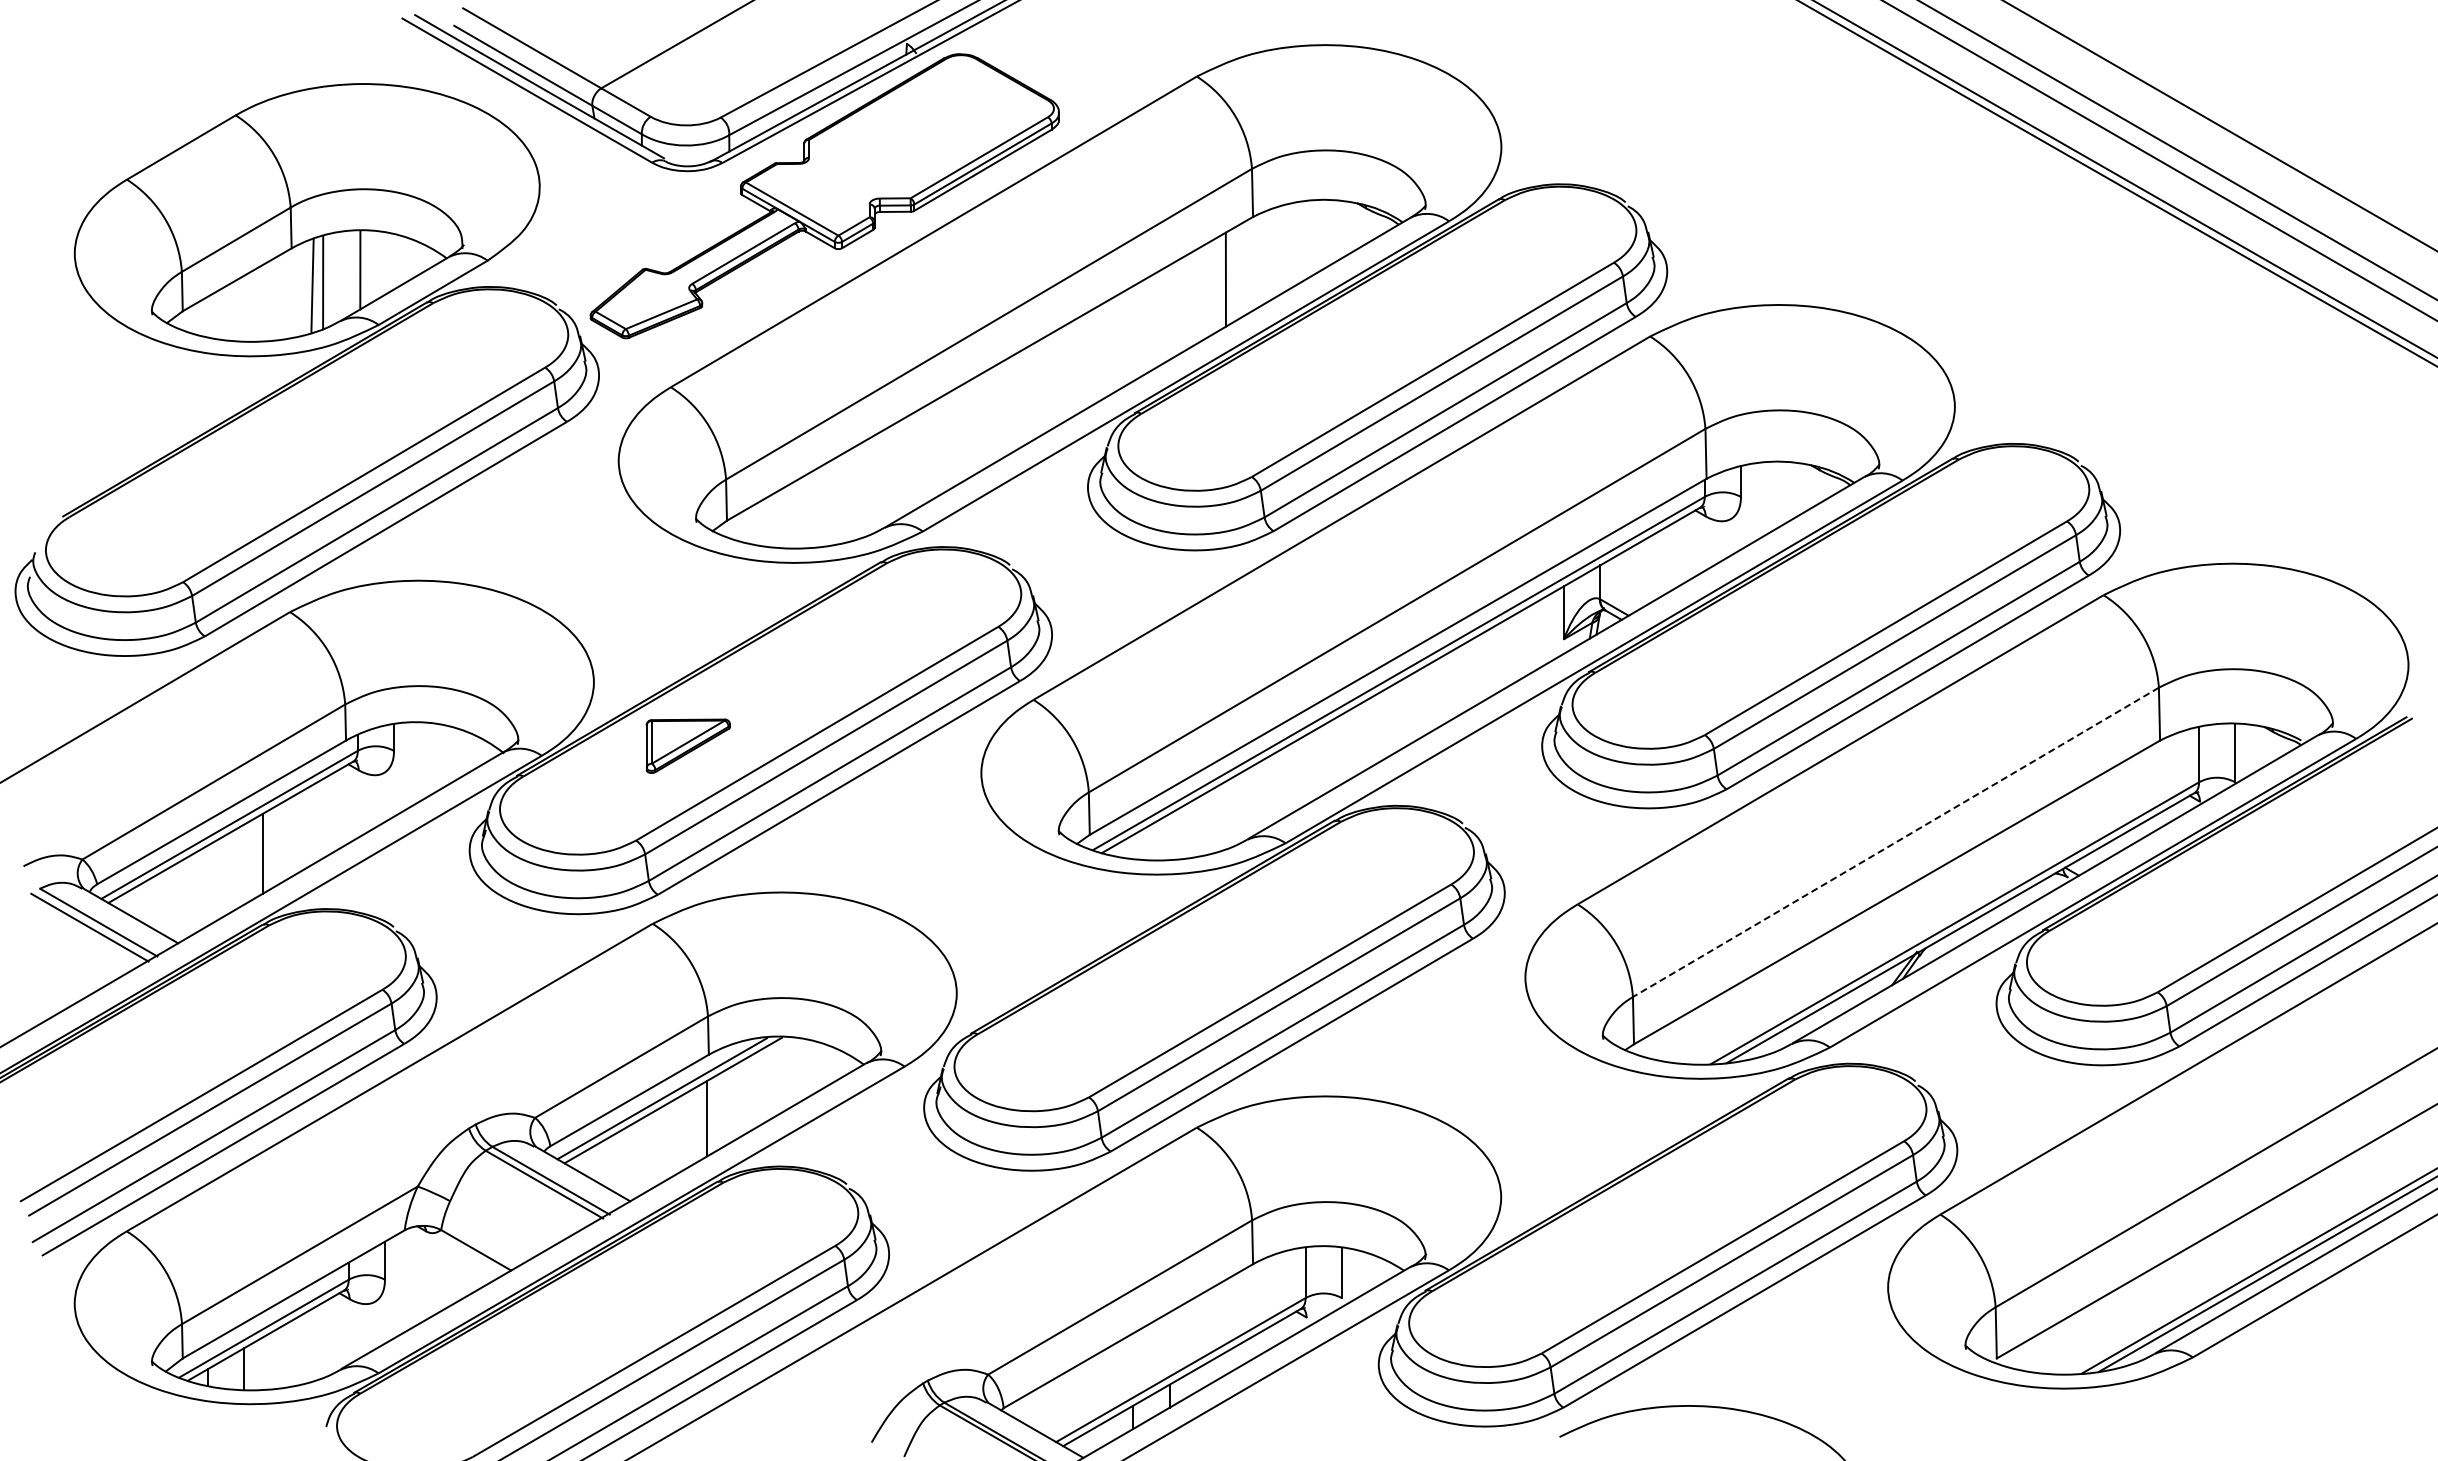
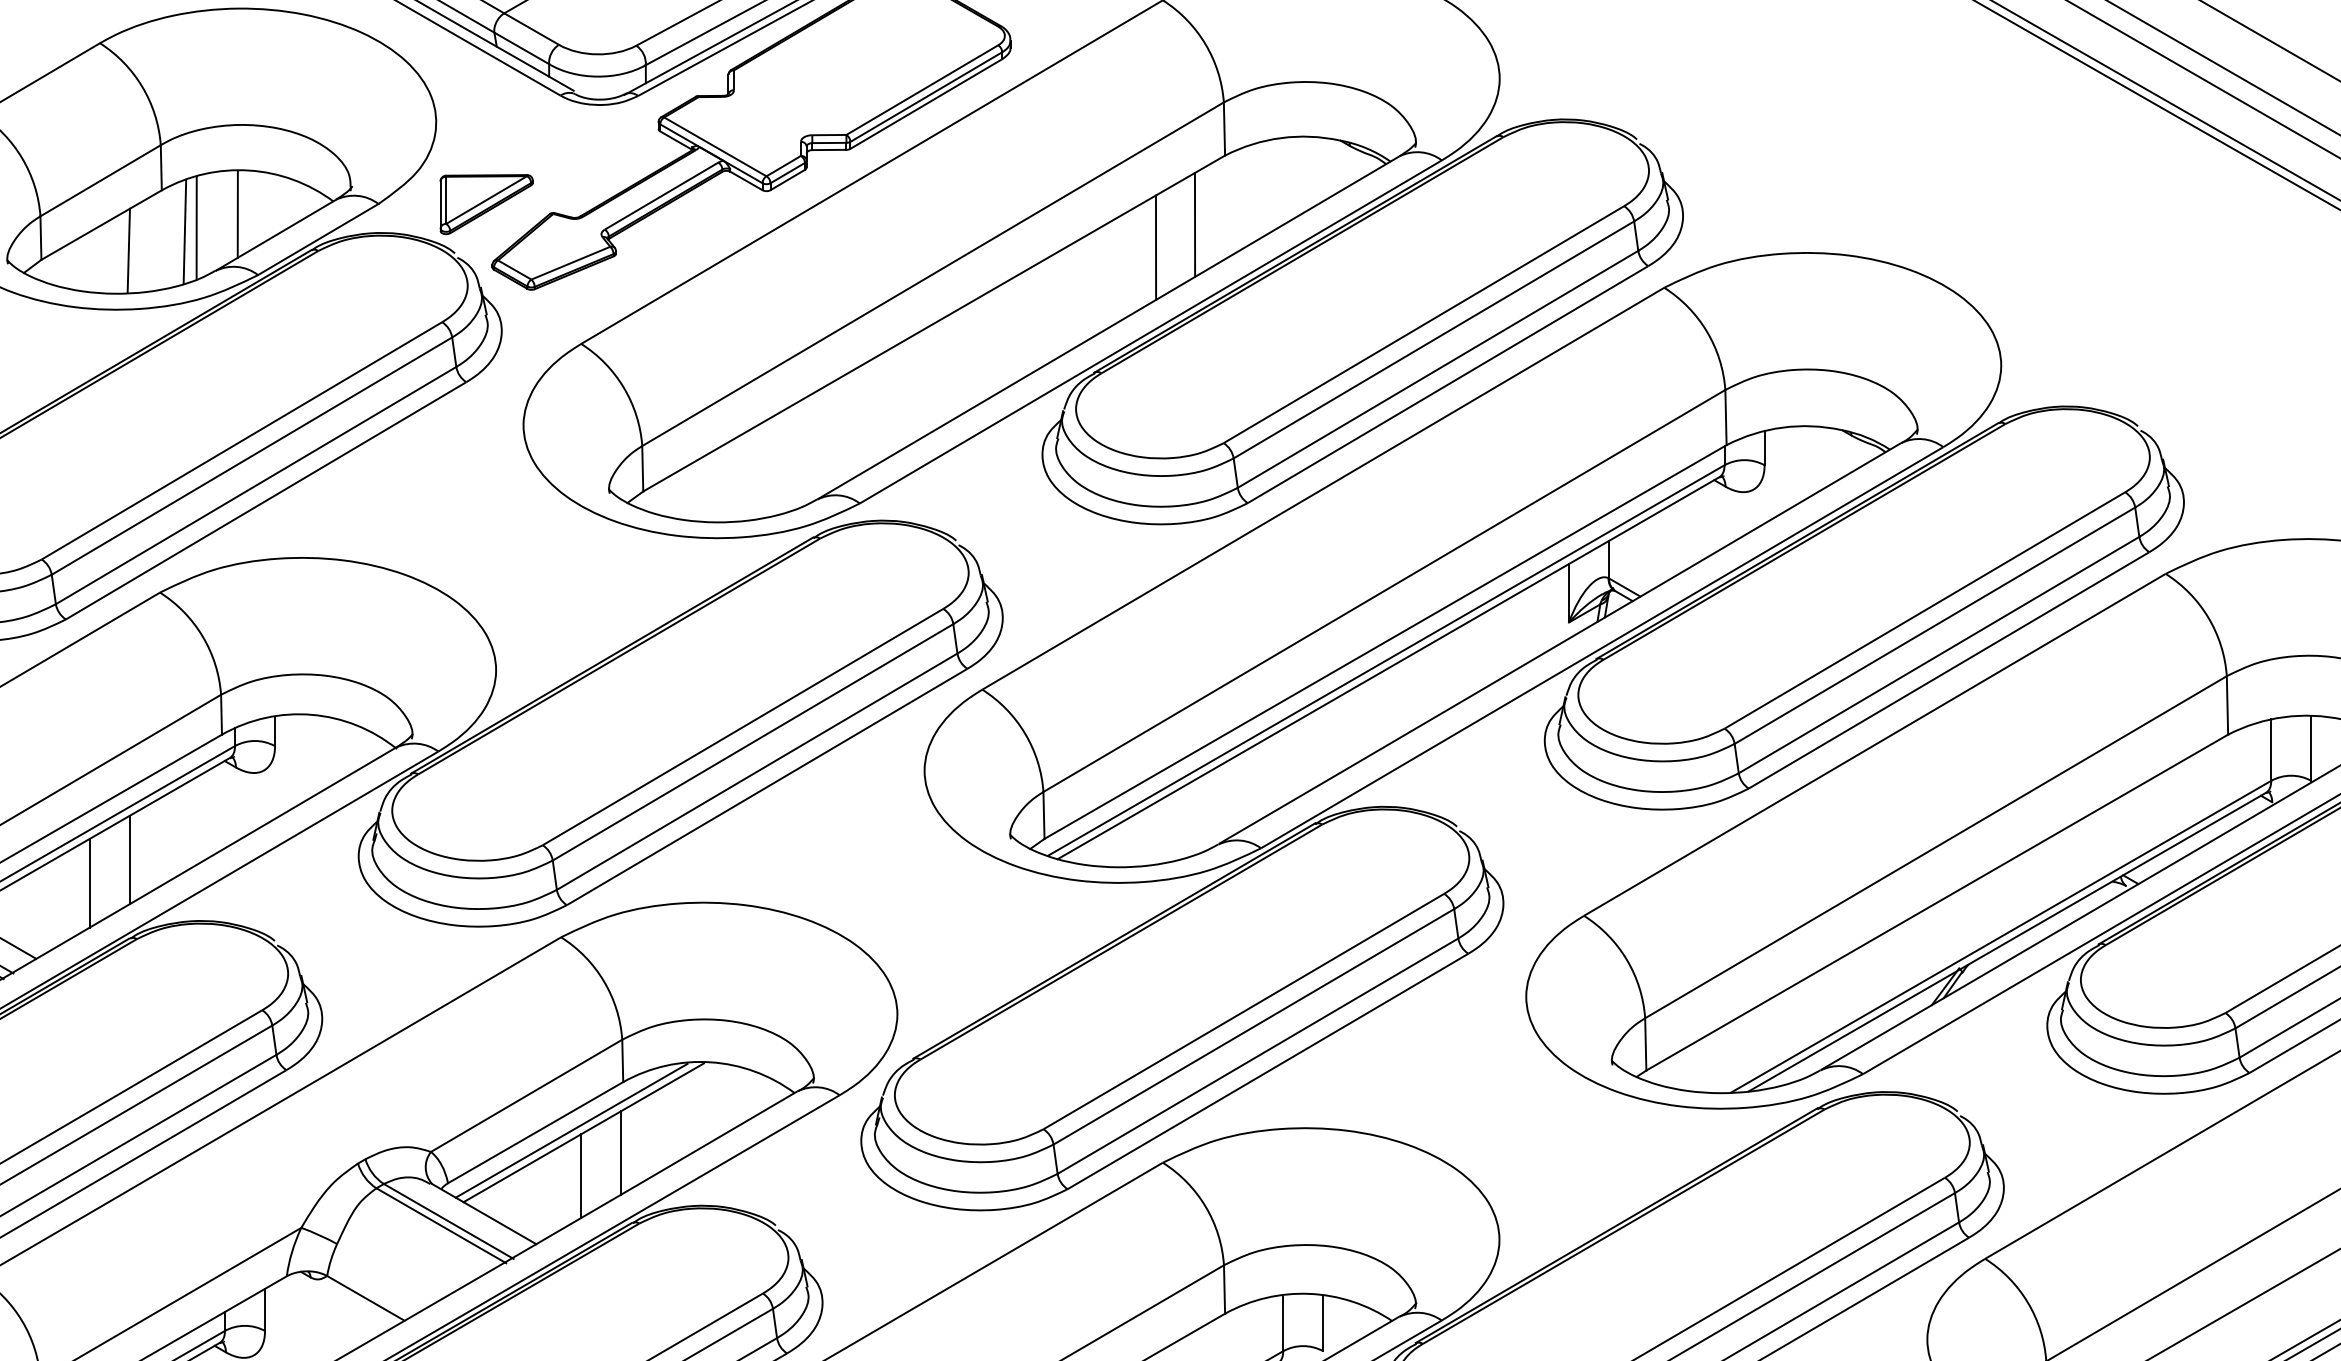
line: (1190, 300) -> (1155, 247), added
line: (261, 303) -> (128, 251), added
part: (687, 745) -> (485, 203), moved
line: (1895, 842) -> (1935, 847), dashed -> solid
line: (226, 874) -> (89, 882), added
line: (670, 1139) -> (580, 1175), added

